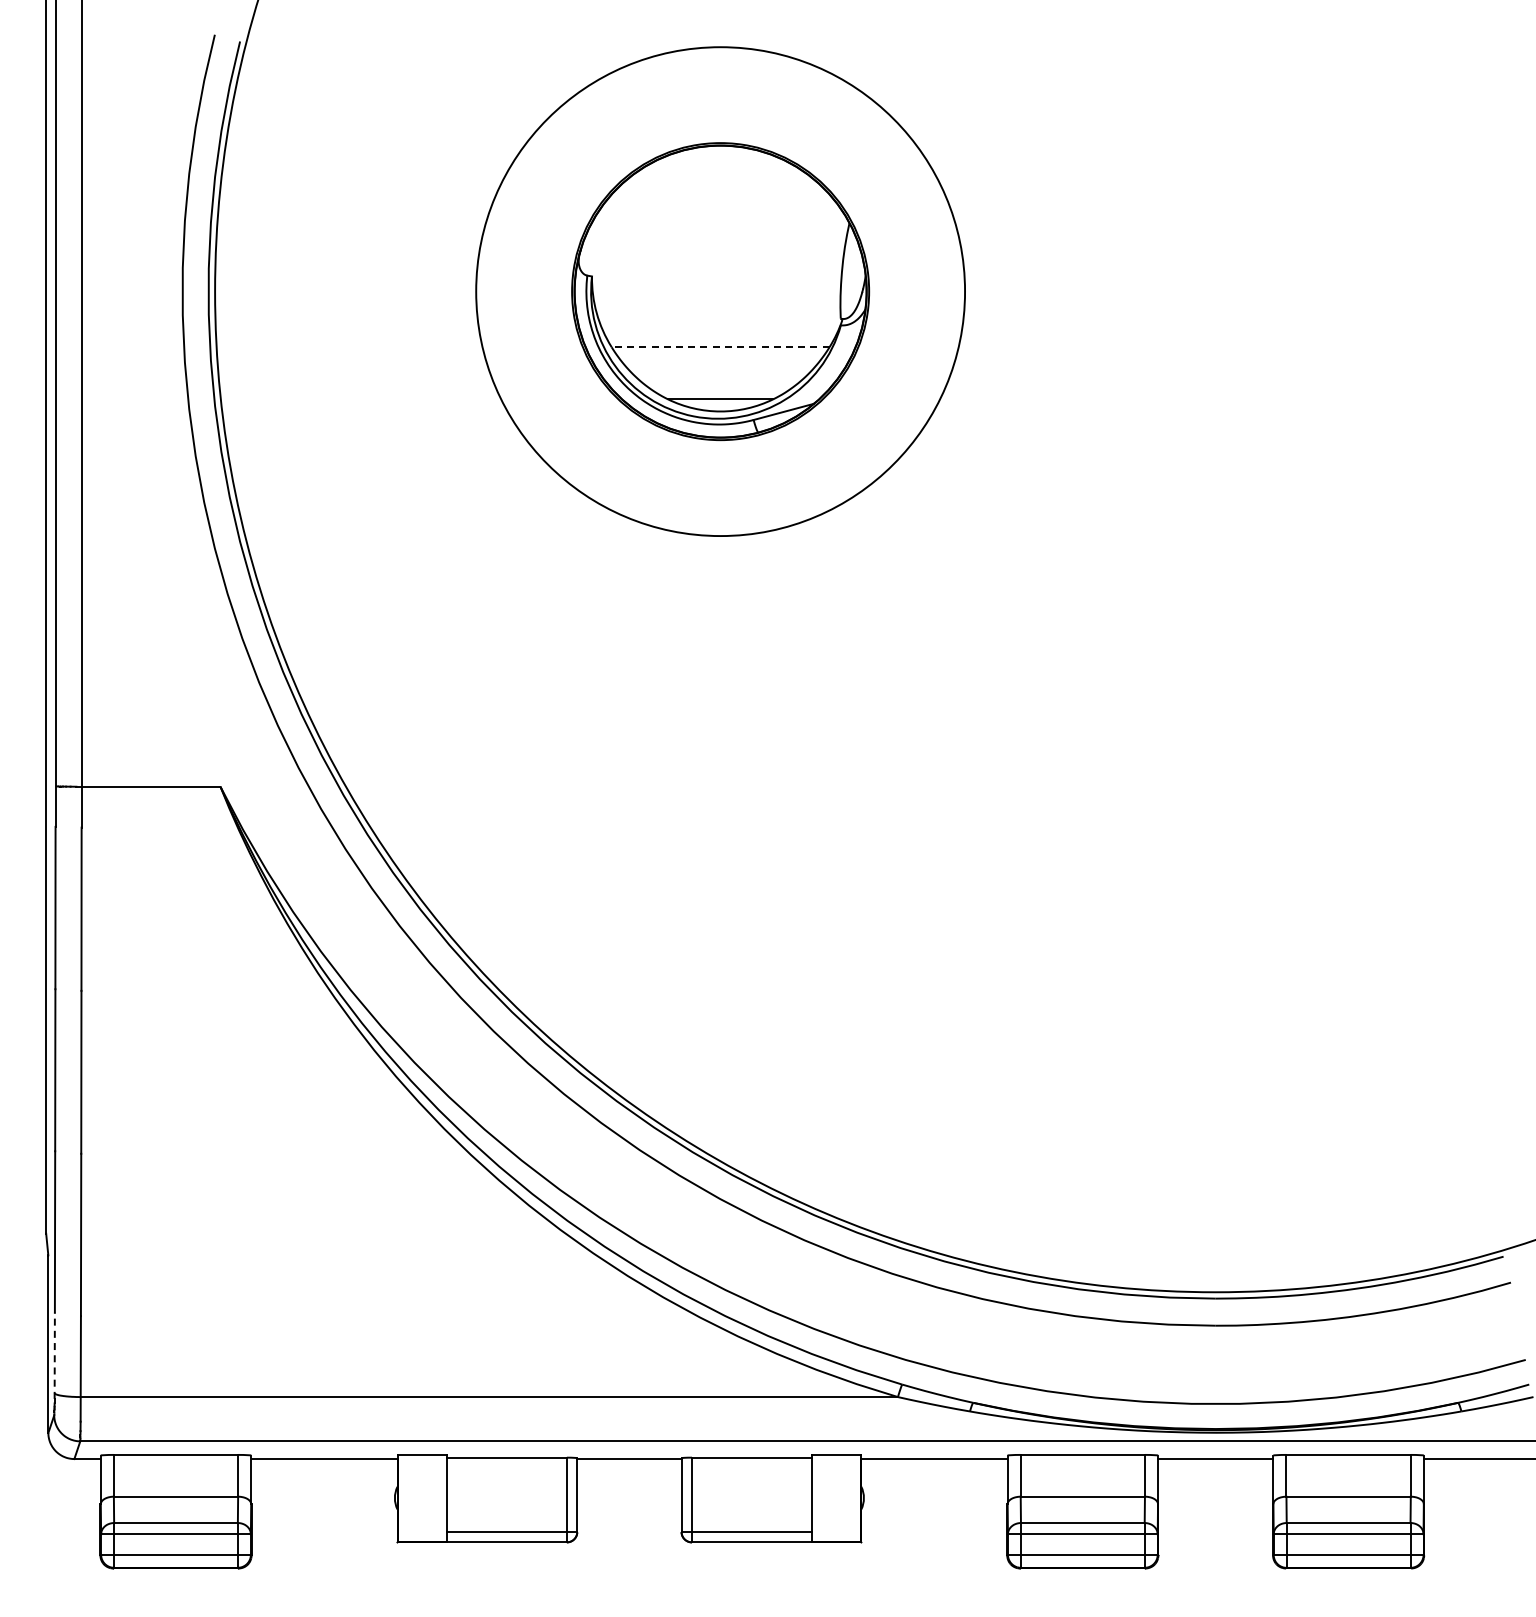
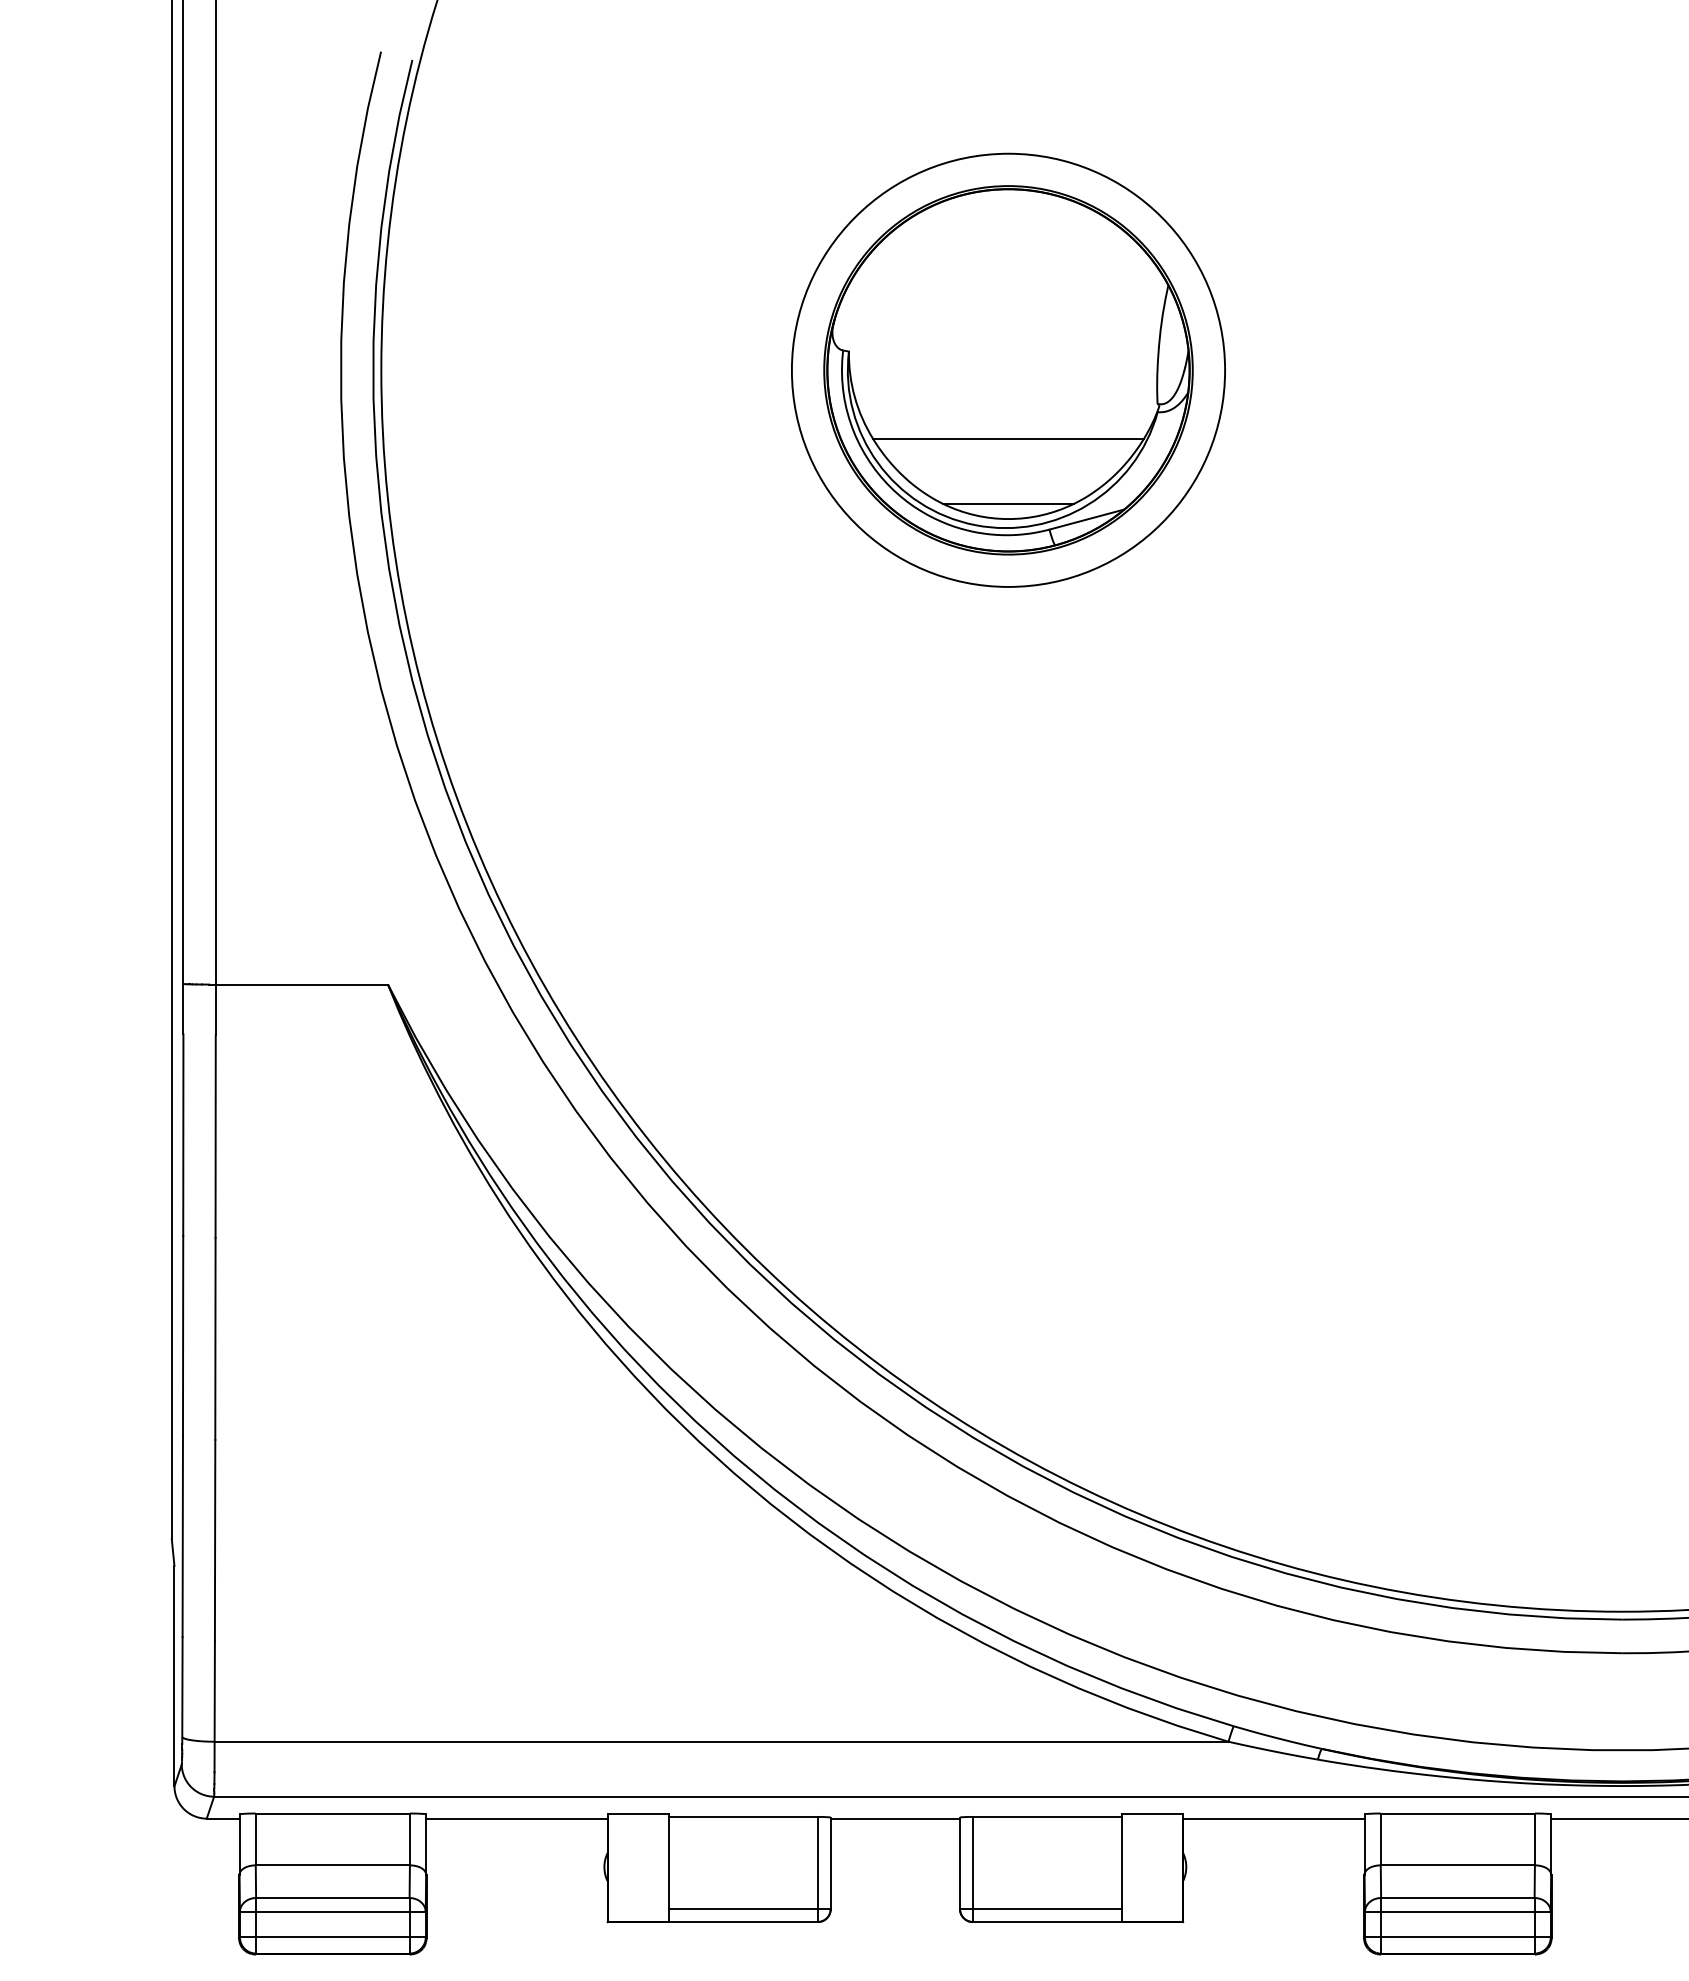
circle: (720, 291) -> (1008, 370), size x0.71
line: (720, 347) -> (1008, 439), dashed -> solid
line: (54, 1355) -> (182, 1690), dashed -> solid

